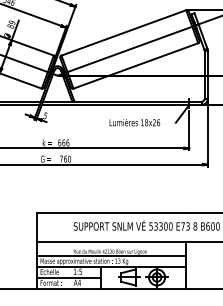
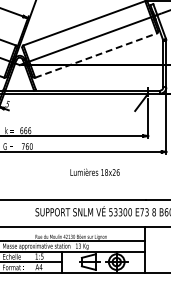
line: (136, 65) -> (96, 55), solid -> dashed
text: (134, 122) -> (94, 172), moved

